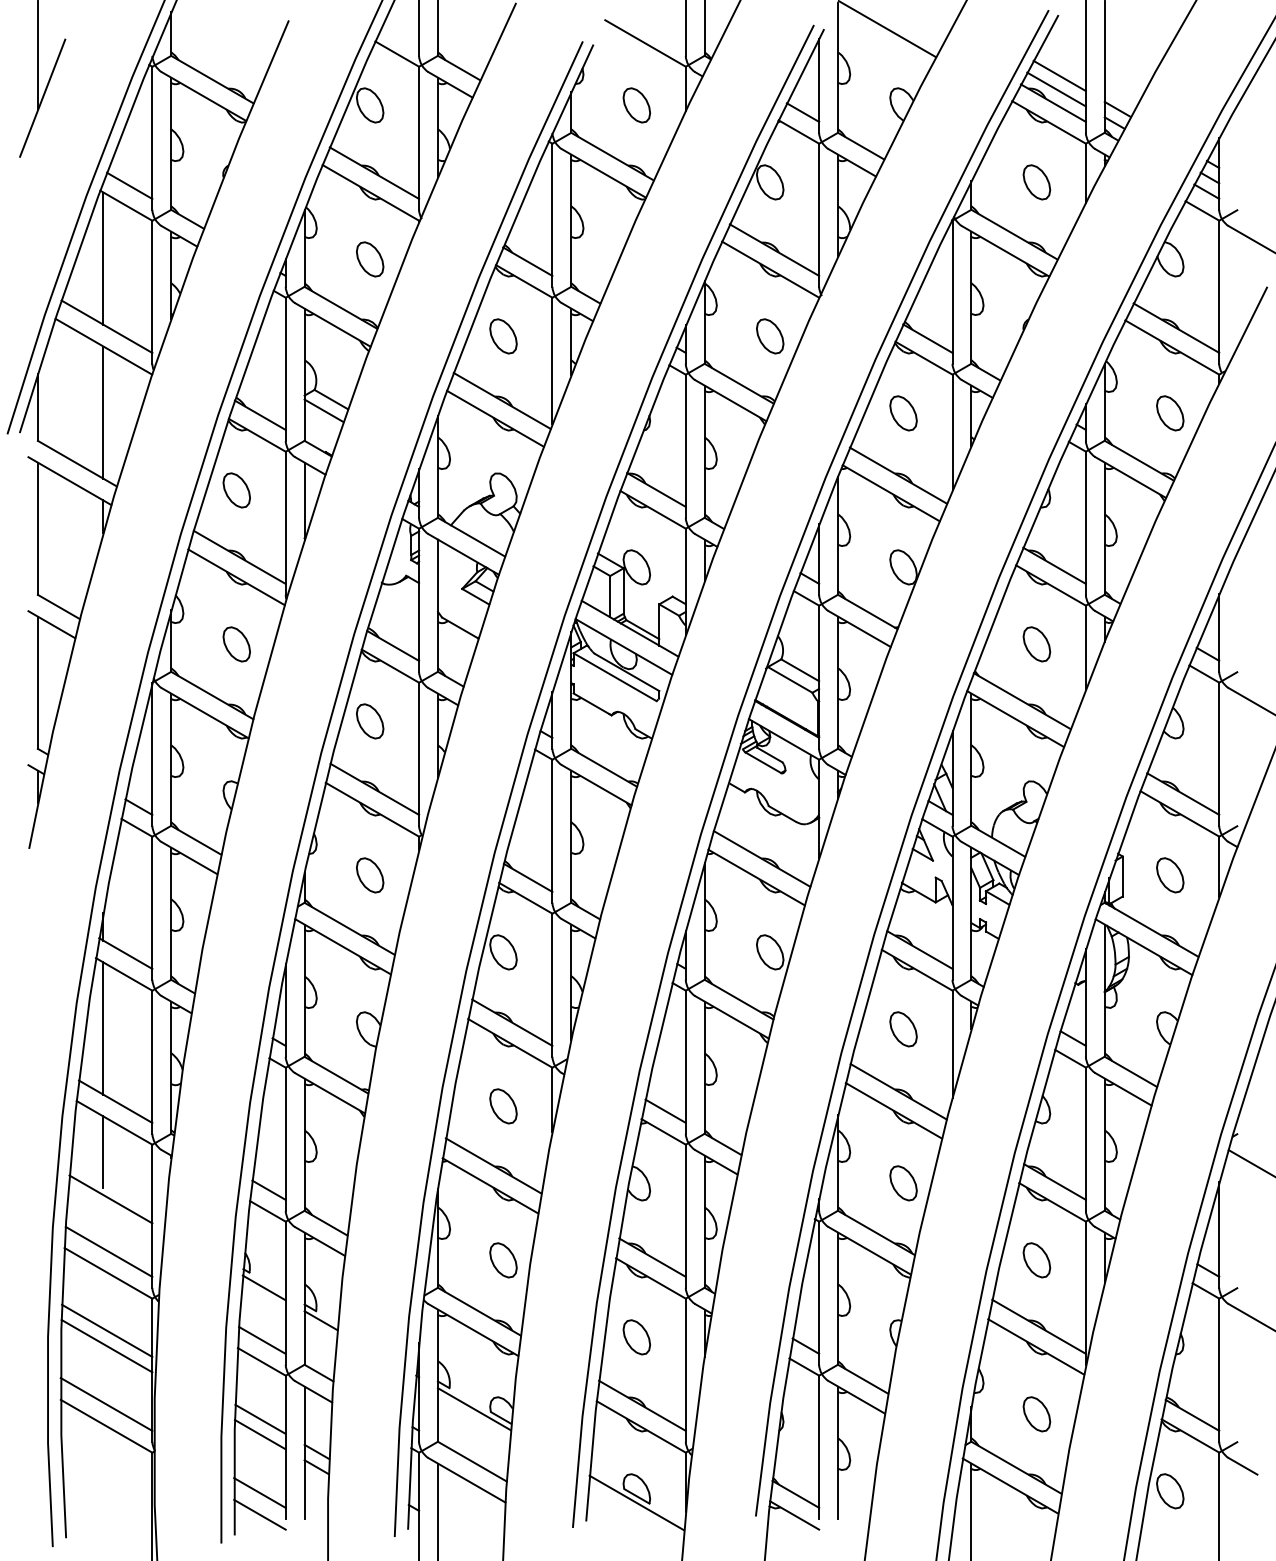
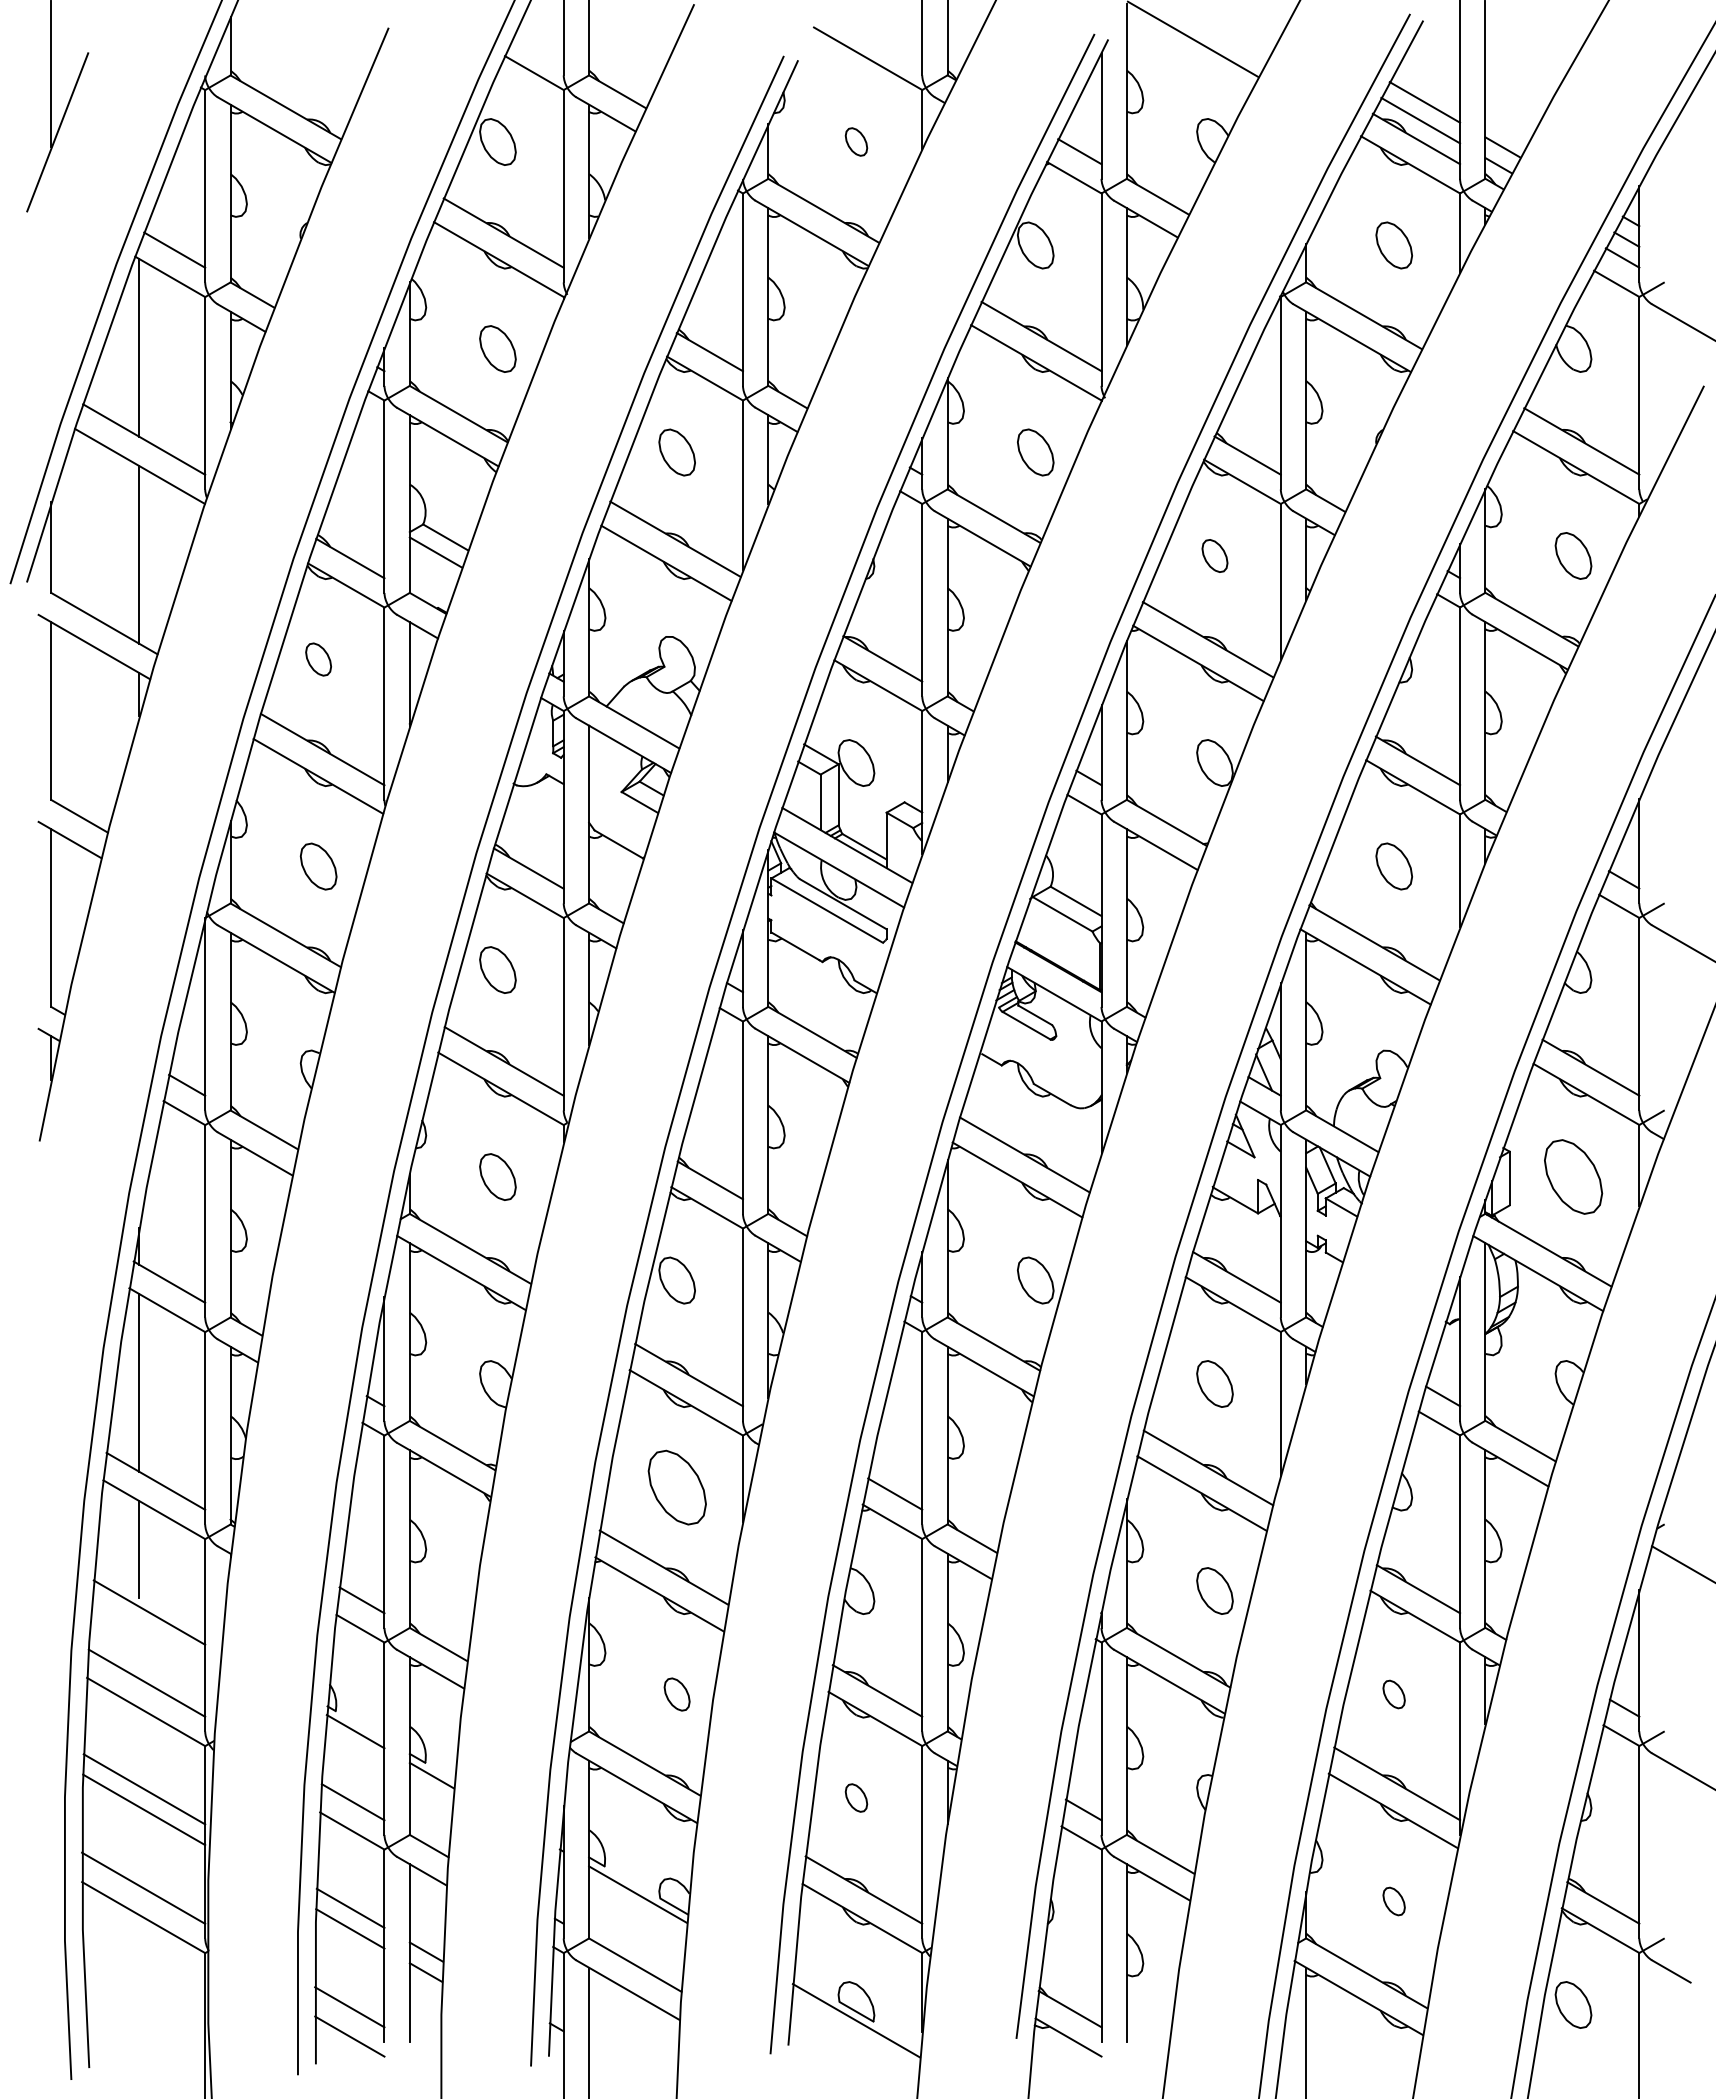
part: (636, 105) -> (856, 141), size x0.6
part: (903, 413) -> (1214, 555), size x0.7
part: (236, 490) -> (318, 659), size x0.7
part: (1170, 874) -> (1573, 1176), size x1.6
part: (502, 1106) -> (676, 1487), size x1.6
part: (502, 1260) -> (676, 1694), size x0.7
part: (1036, 1260) -> (1393, 1694), size x0.6
part: (636, 1336) -> (856, 1797), size x0.6
part: (1036, 1414) -> (1393, 1901), size x0.6

